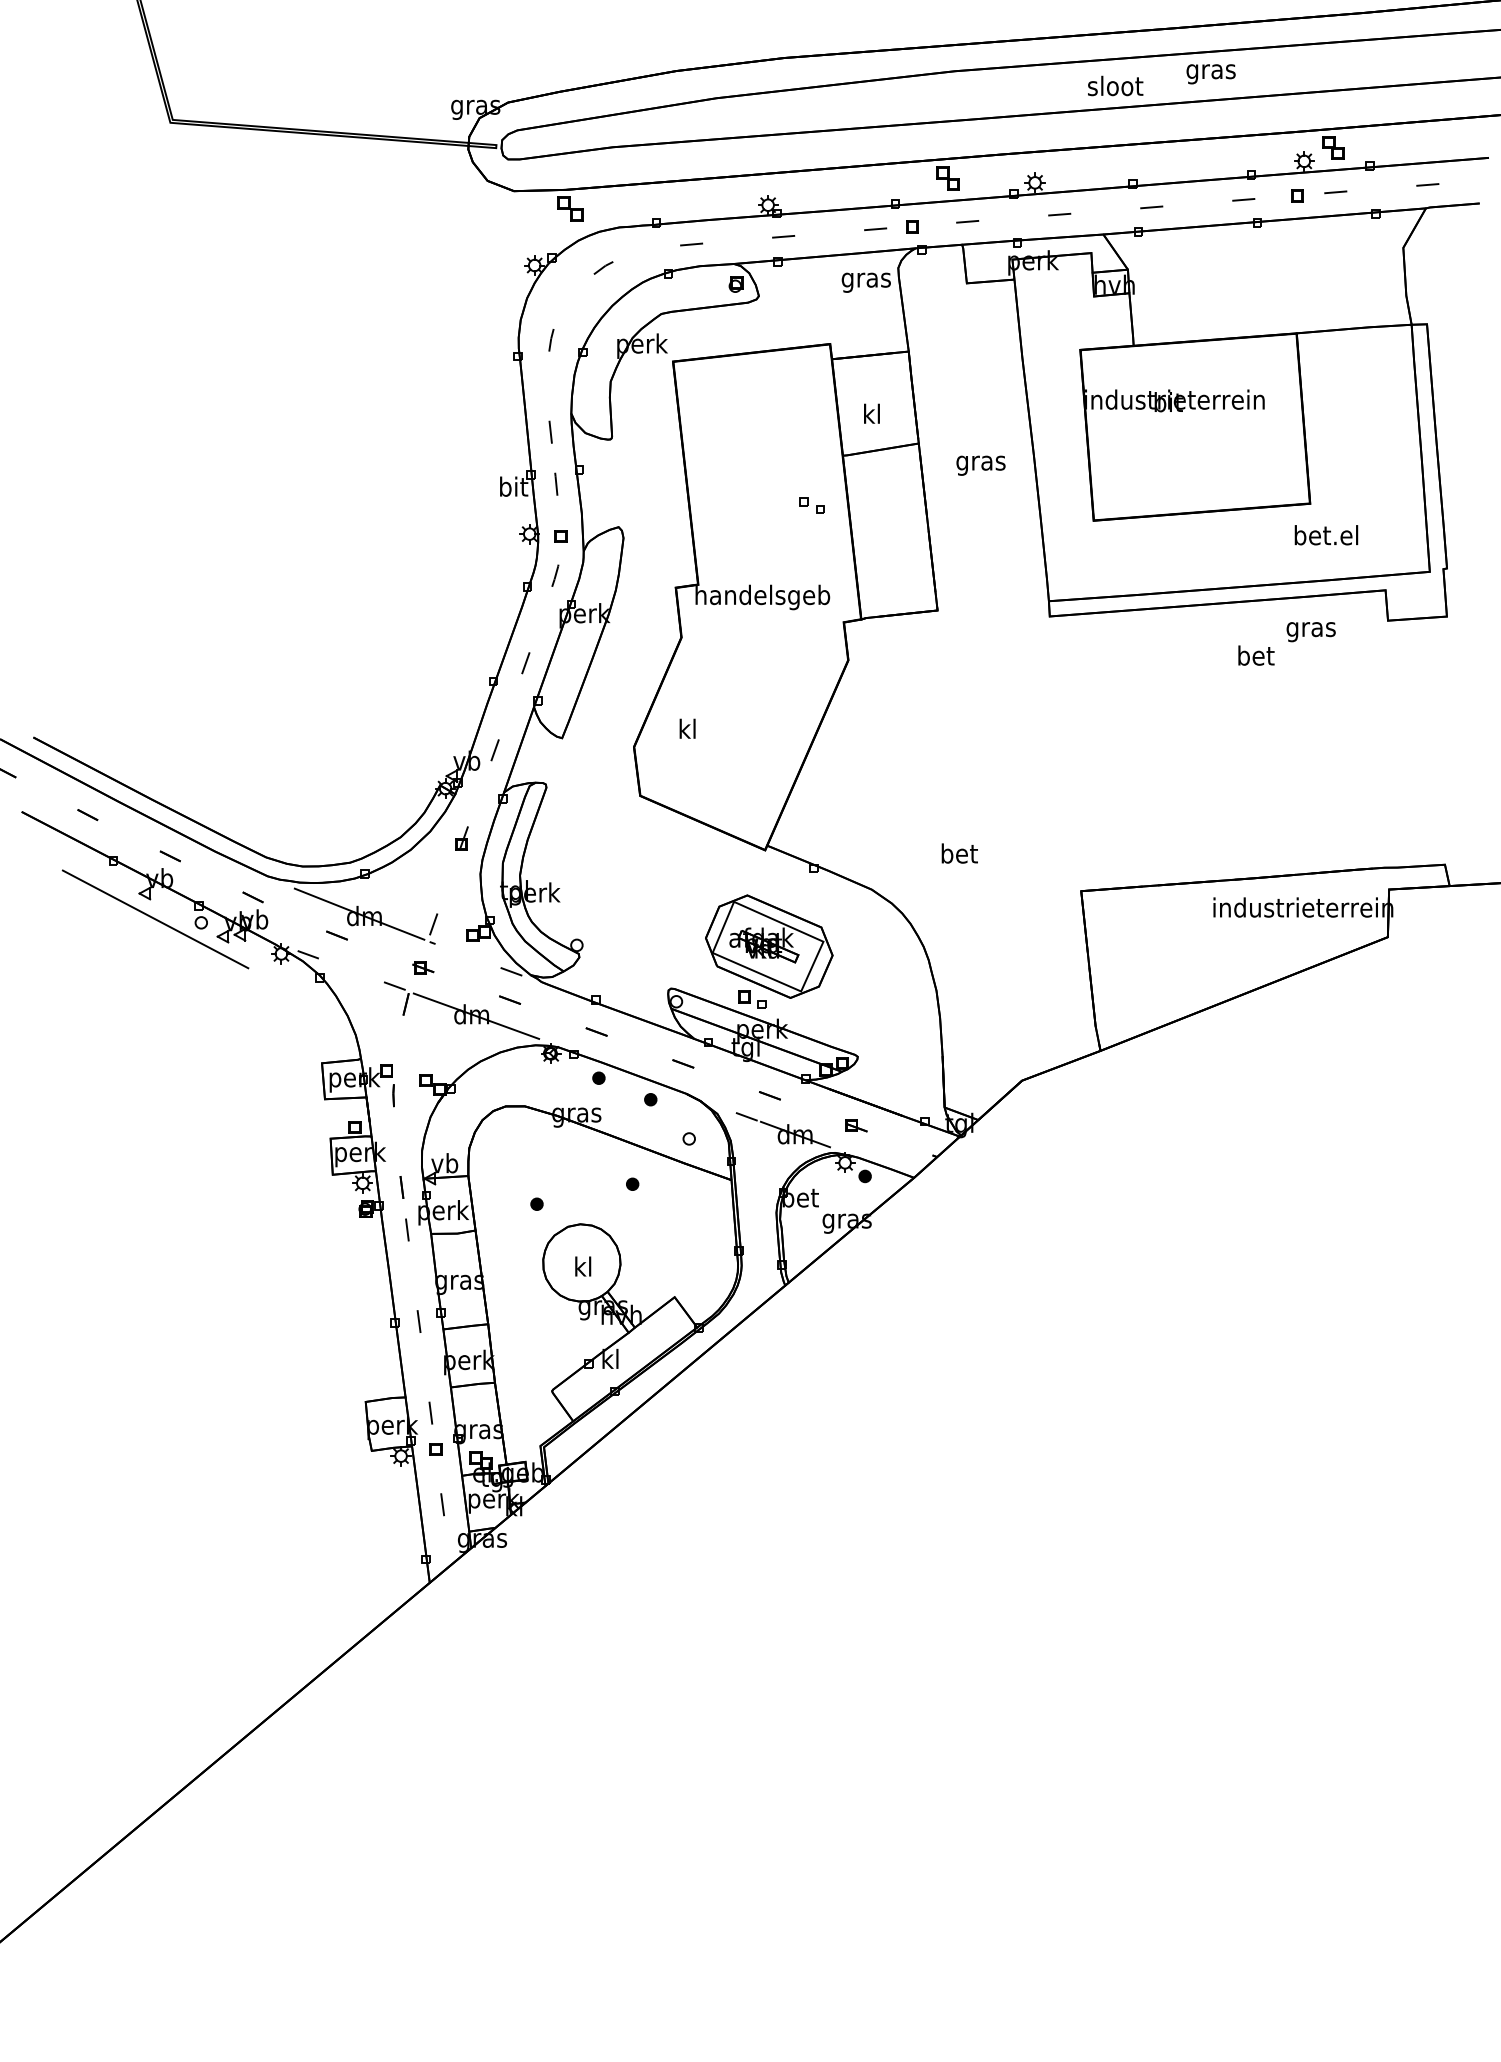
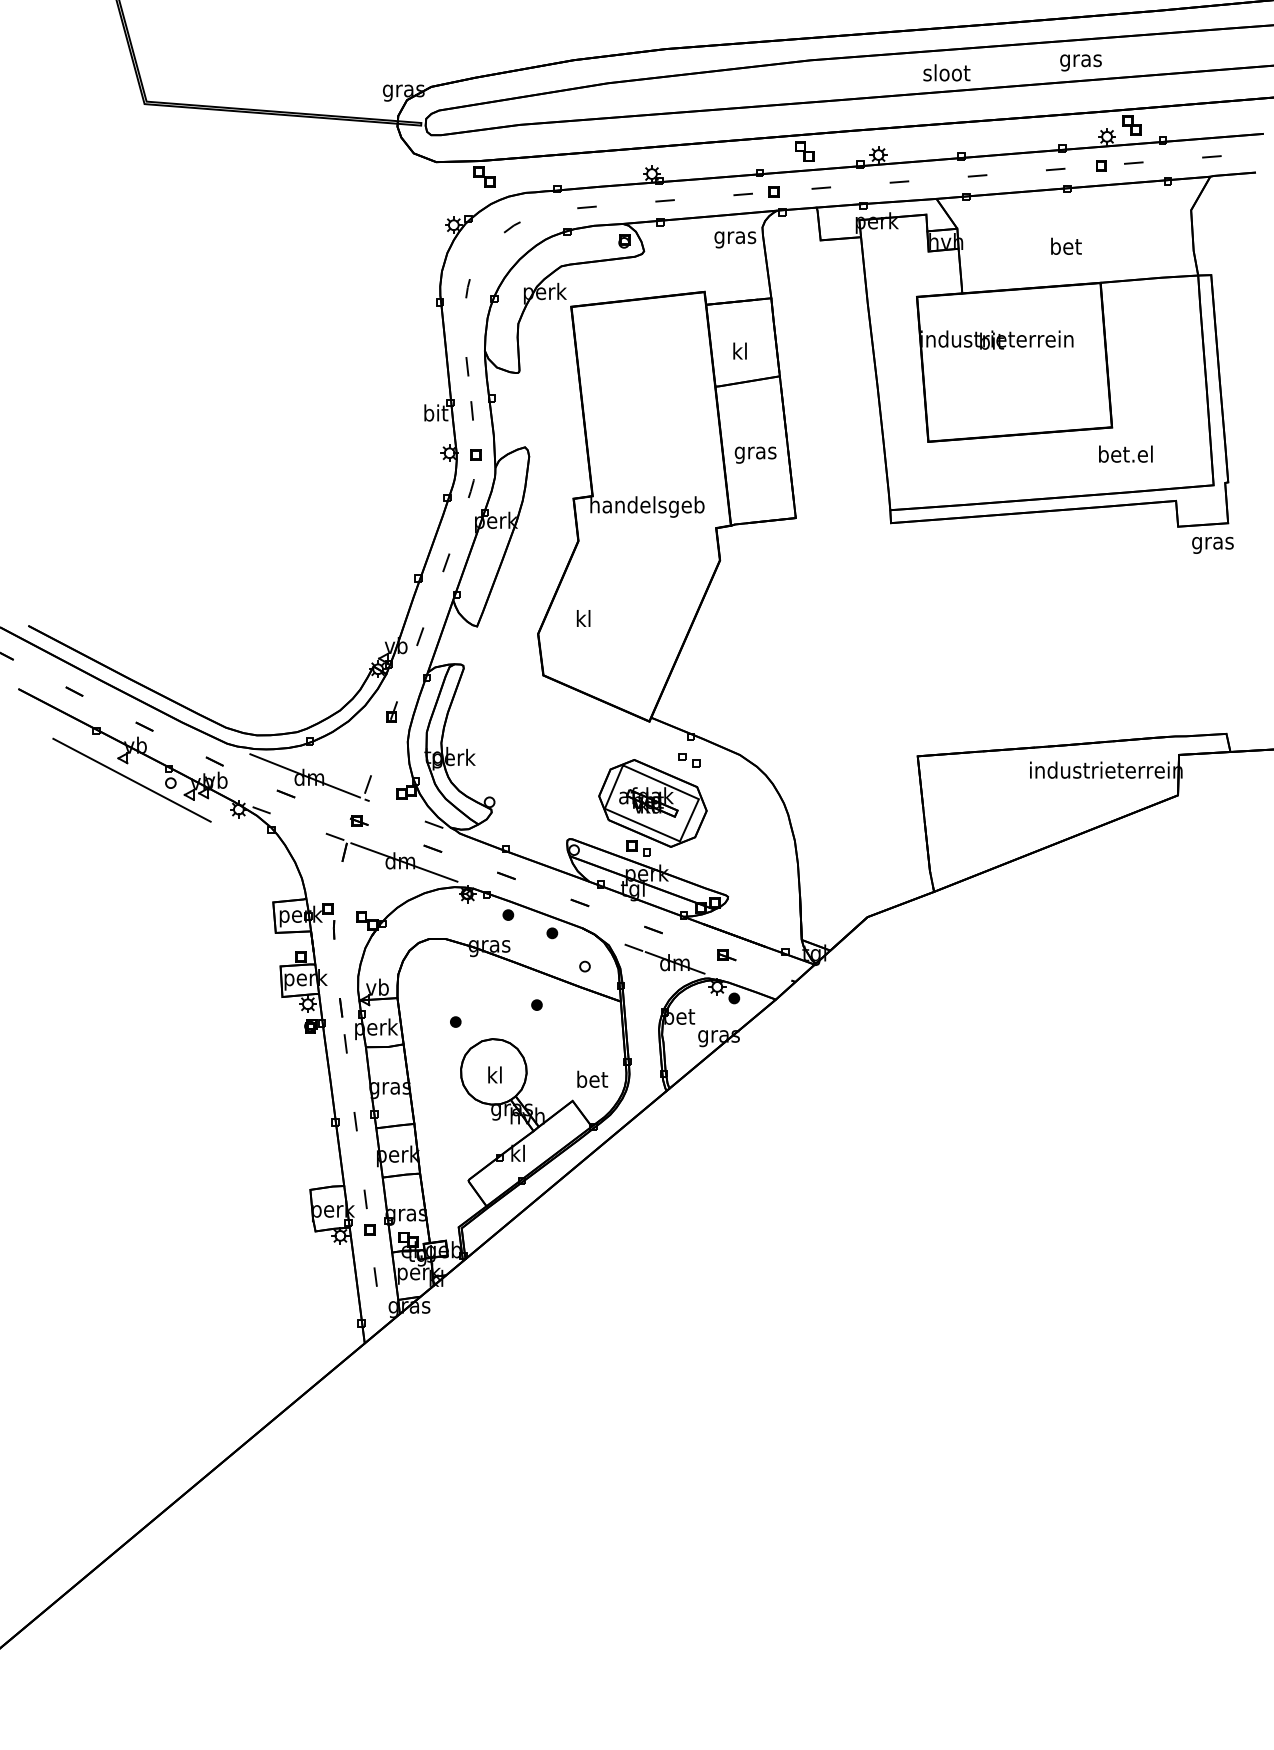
text: (1210, 73) -> (1080, 62), moved
text: (980, 464) -> (755, 454), moved
part: (812, 506) -> (689, 760), moved
text: (1310, 632) -> (1212, 545), moved
text: (1256, 654) -> (1066, 245), moved
text: (959, 852) -> (592, 1078), moved

